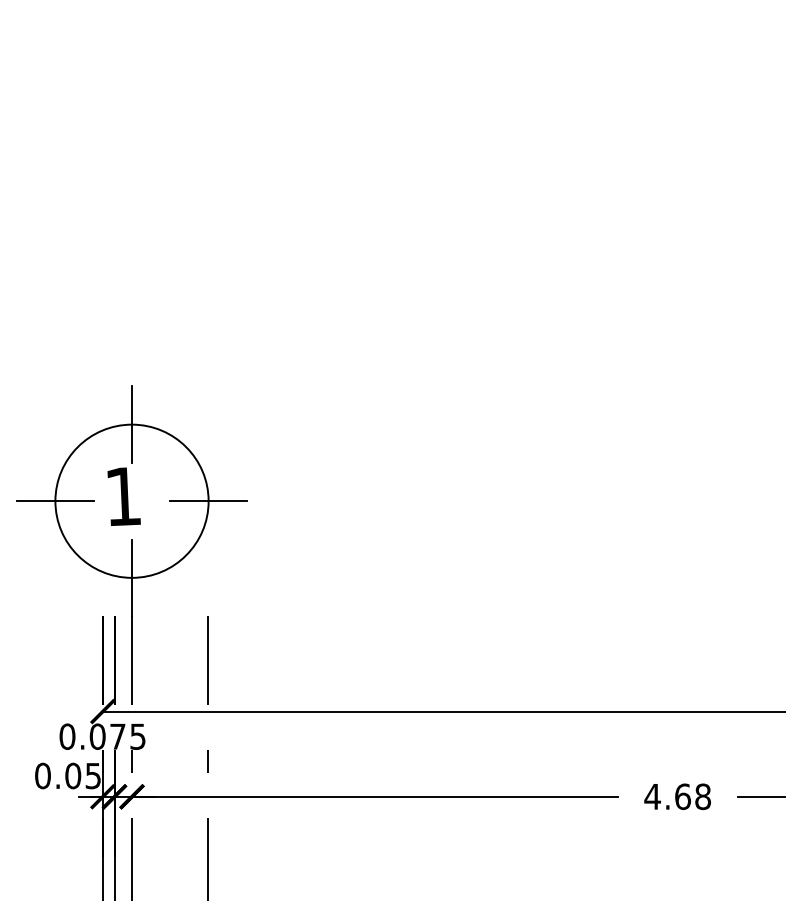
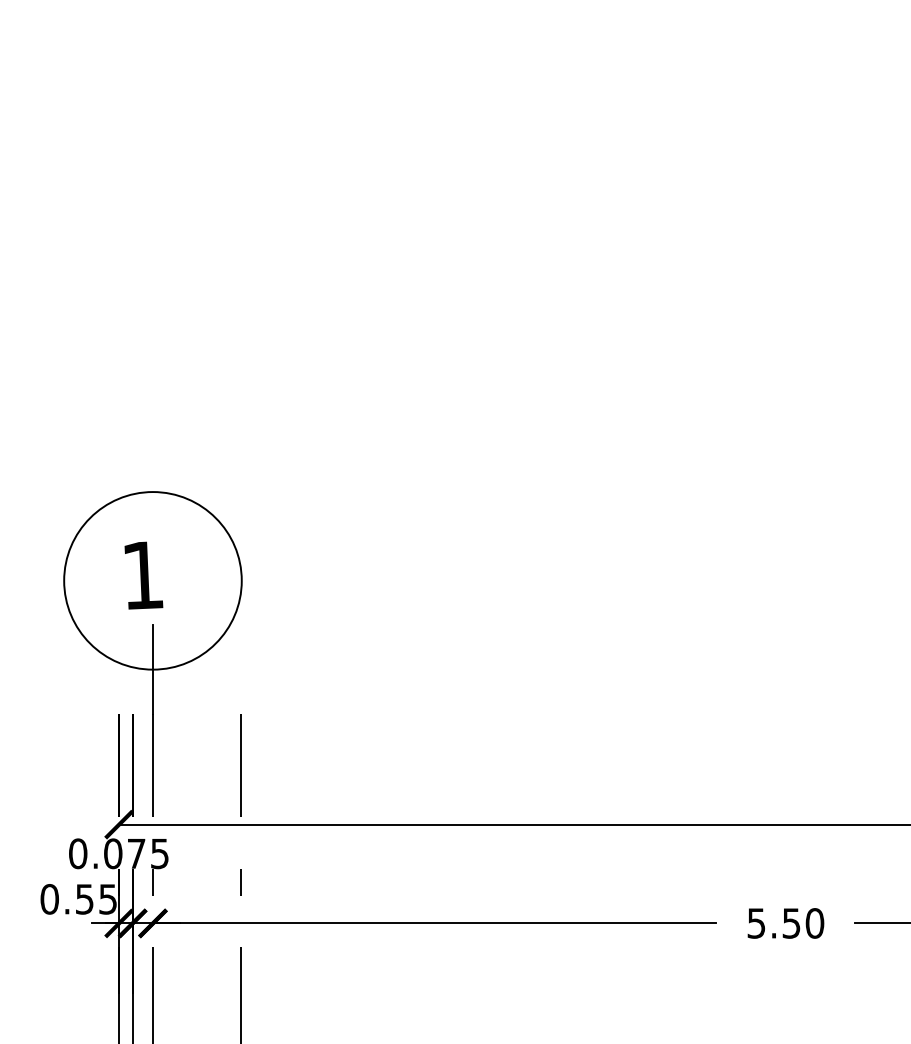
line: (132, 424) -> (153, 491), removed
line: (55, 501) -> (64, 581), removed
line: (208, 501) -> (241, 581), removed
text: (73, 775) -> (85, 898), 0.05 -> 0.55
text: (677, 796) -> (785, 923), 4.68 -> 5.50

